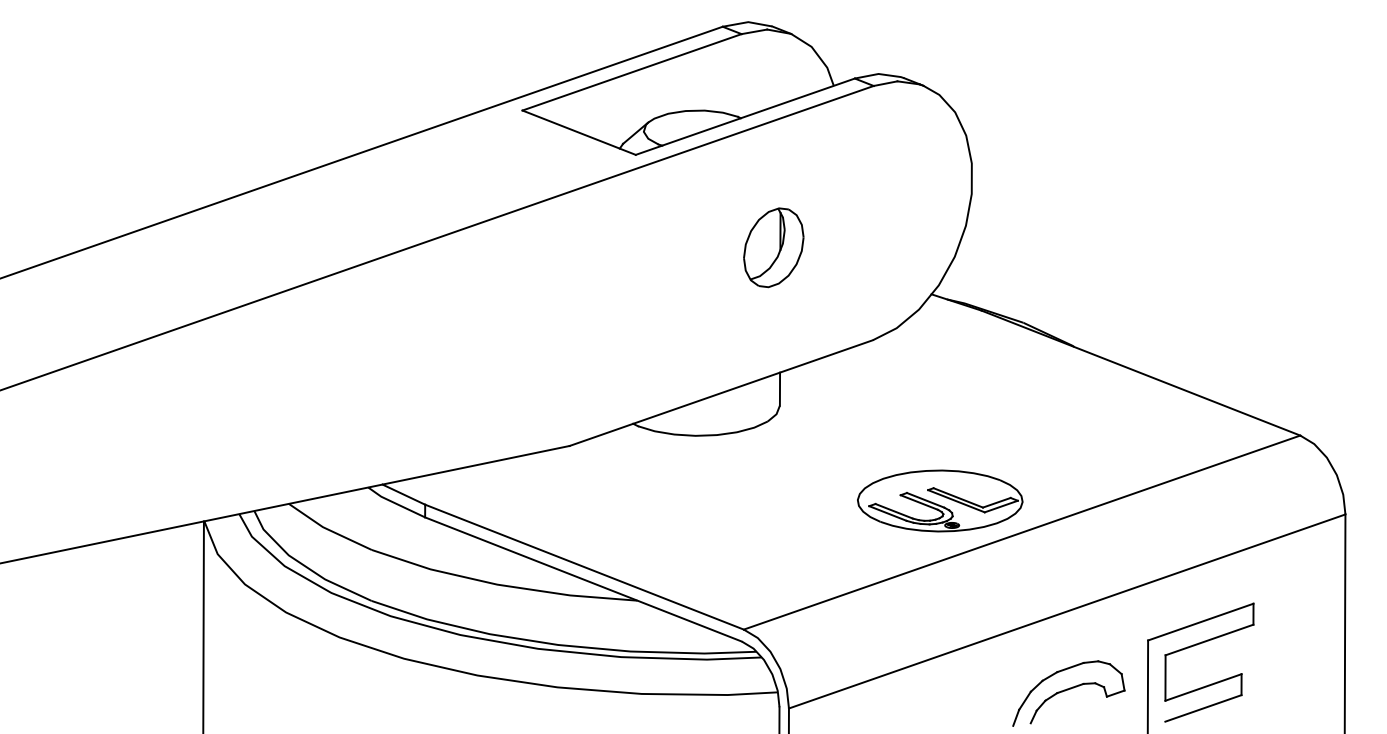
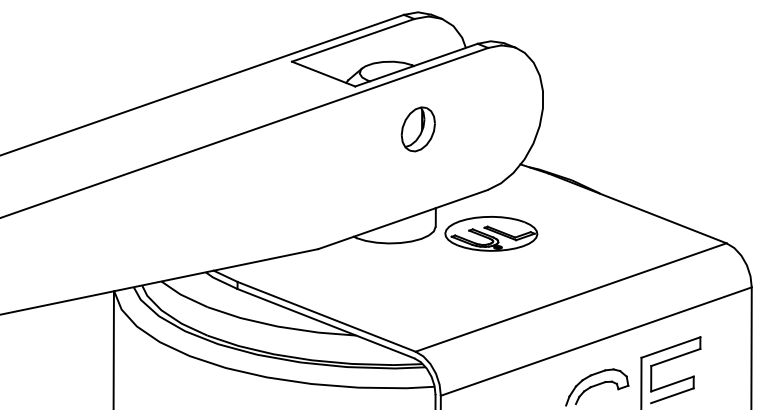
part: (772, 247) -> (417, 129), moved
part: (940, 500) -> (491, 233), moved

